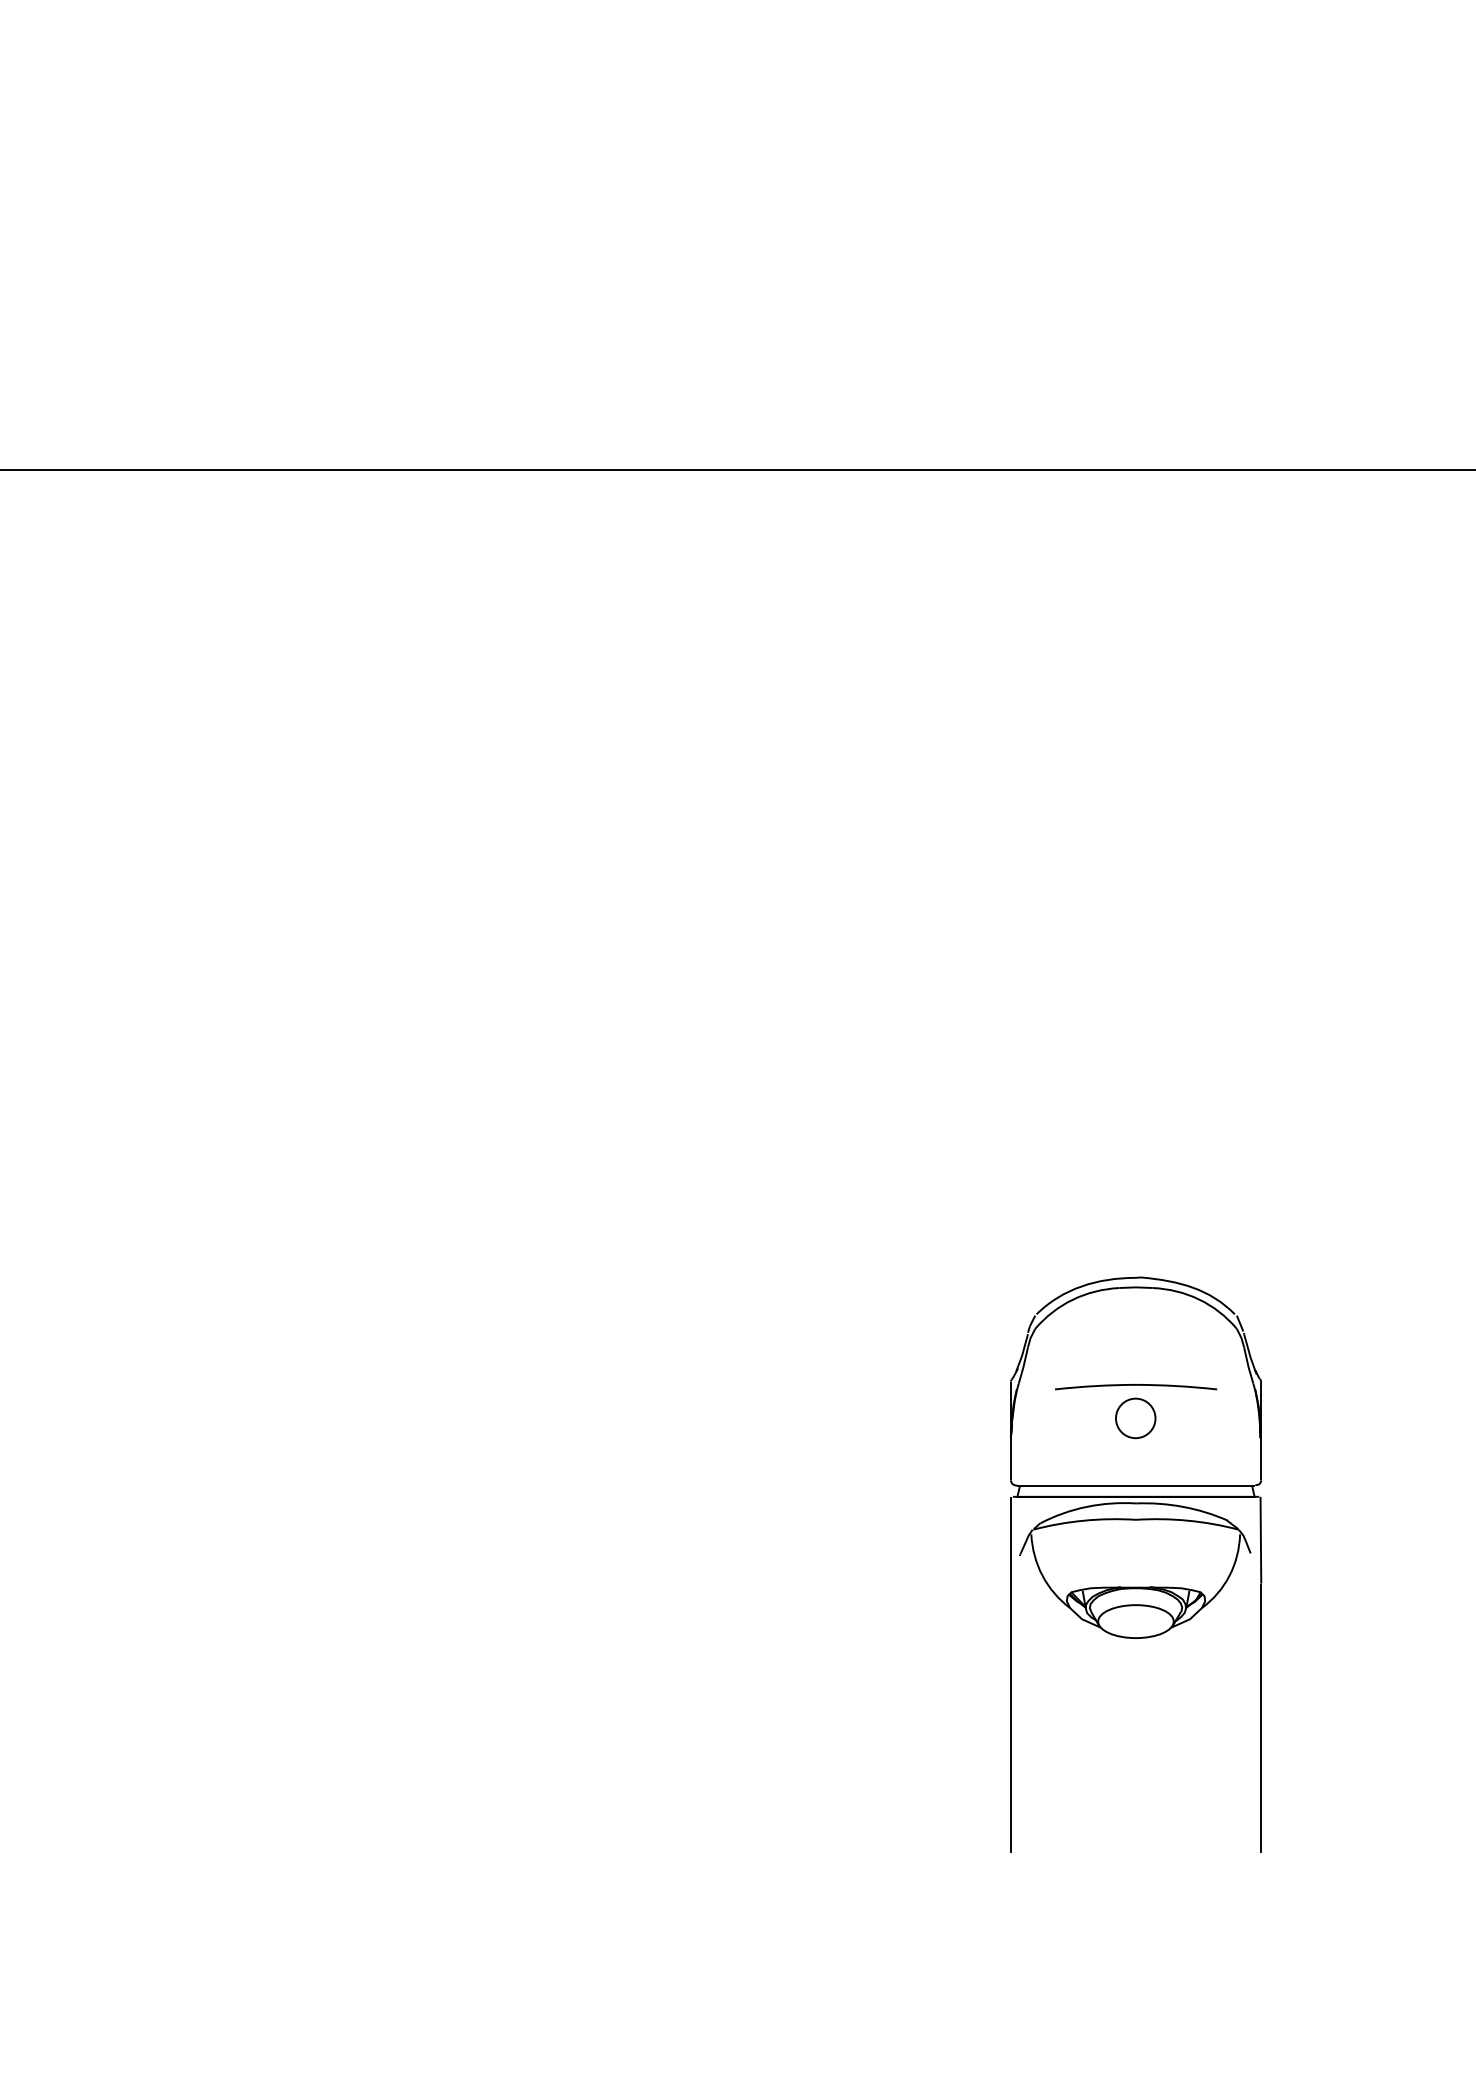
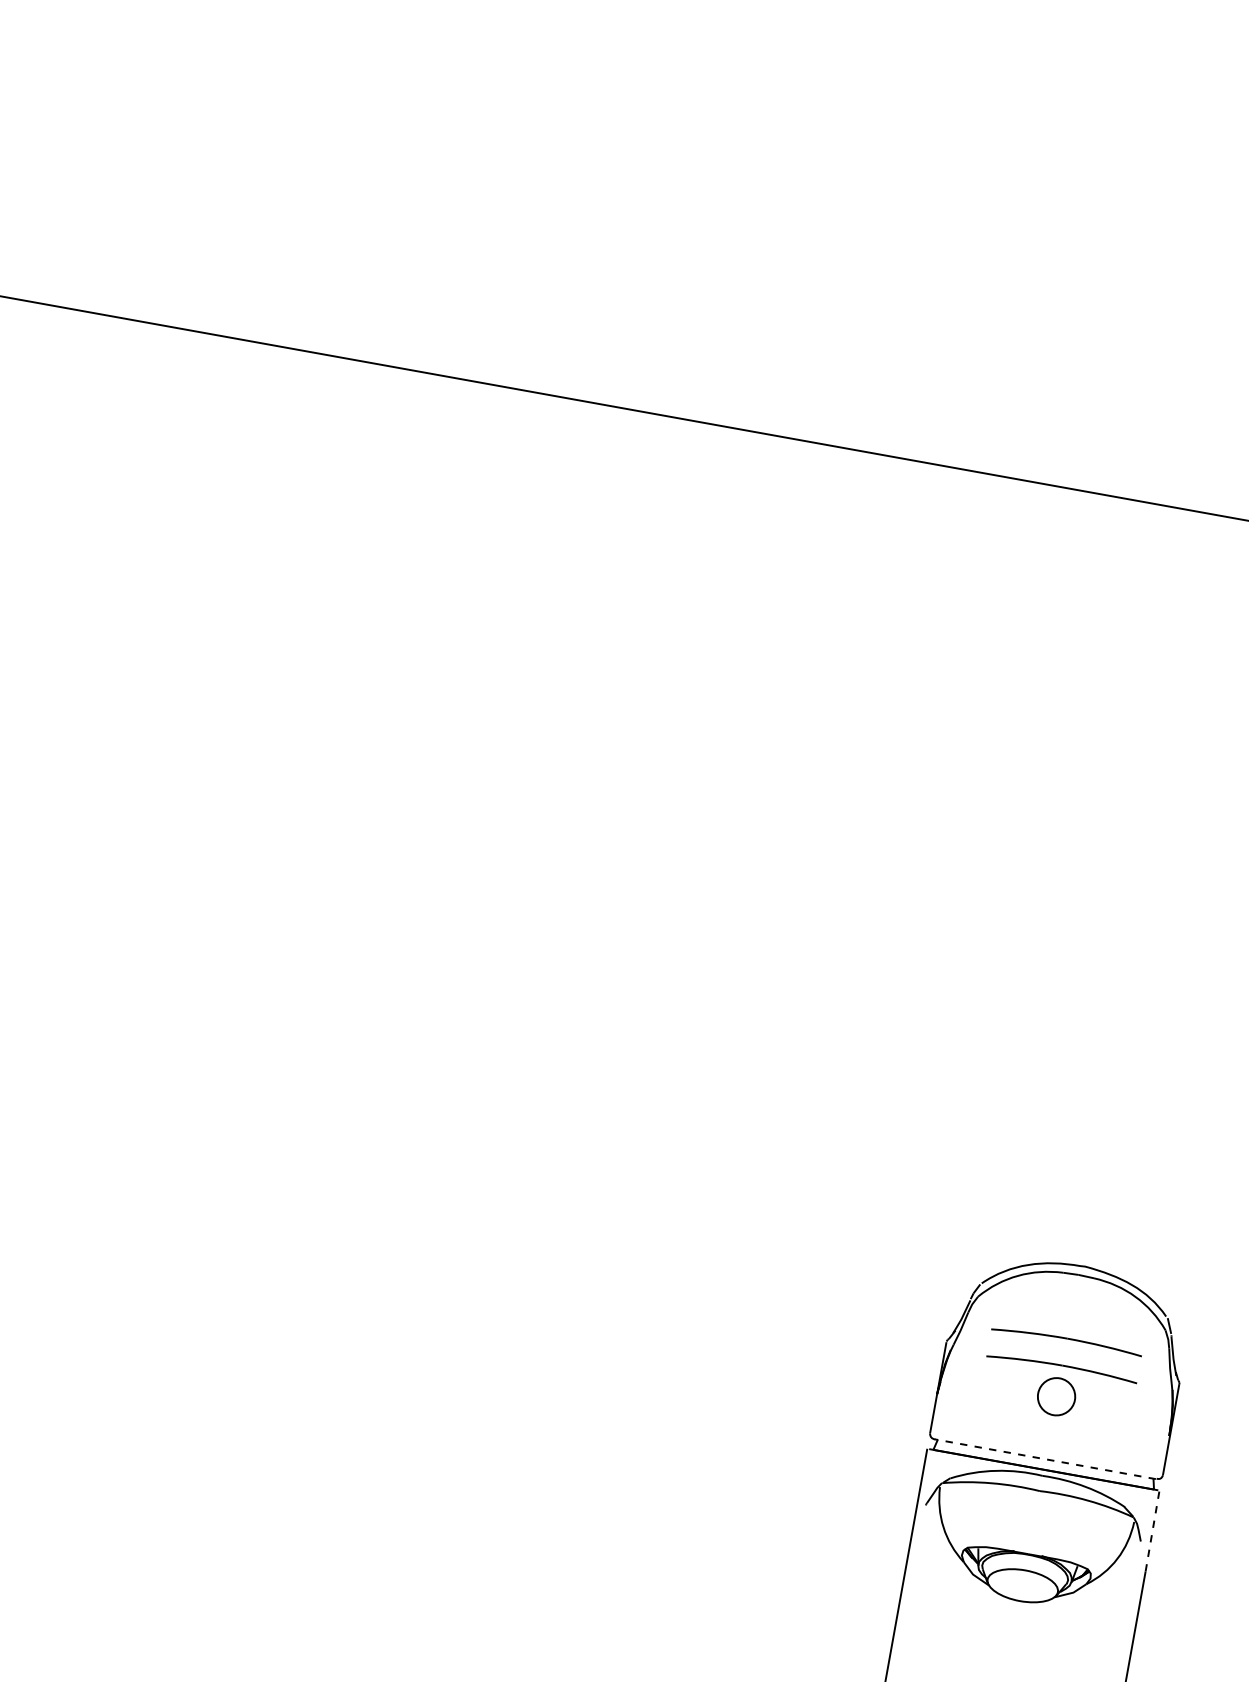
part: (1136, 1358) -> (1067, 1341), added
line: (1135, 1485) -> (1045, 1459), solid -> dashed
line: (1260, 1539) -> (1152, 1530), solid -> dashed

